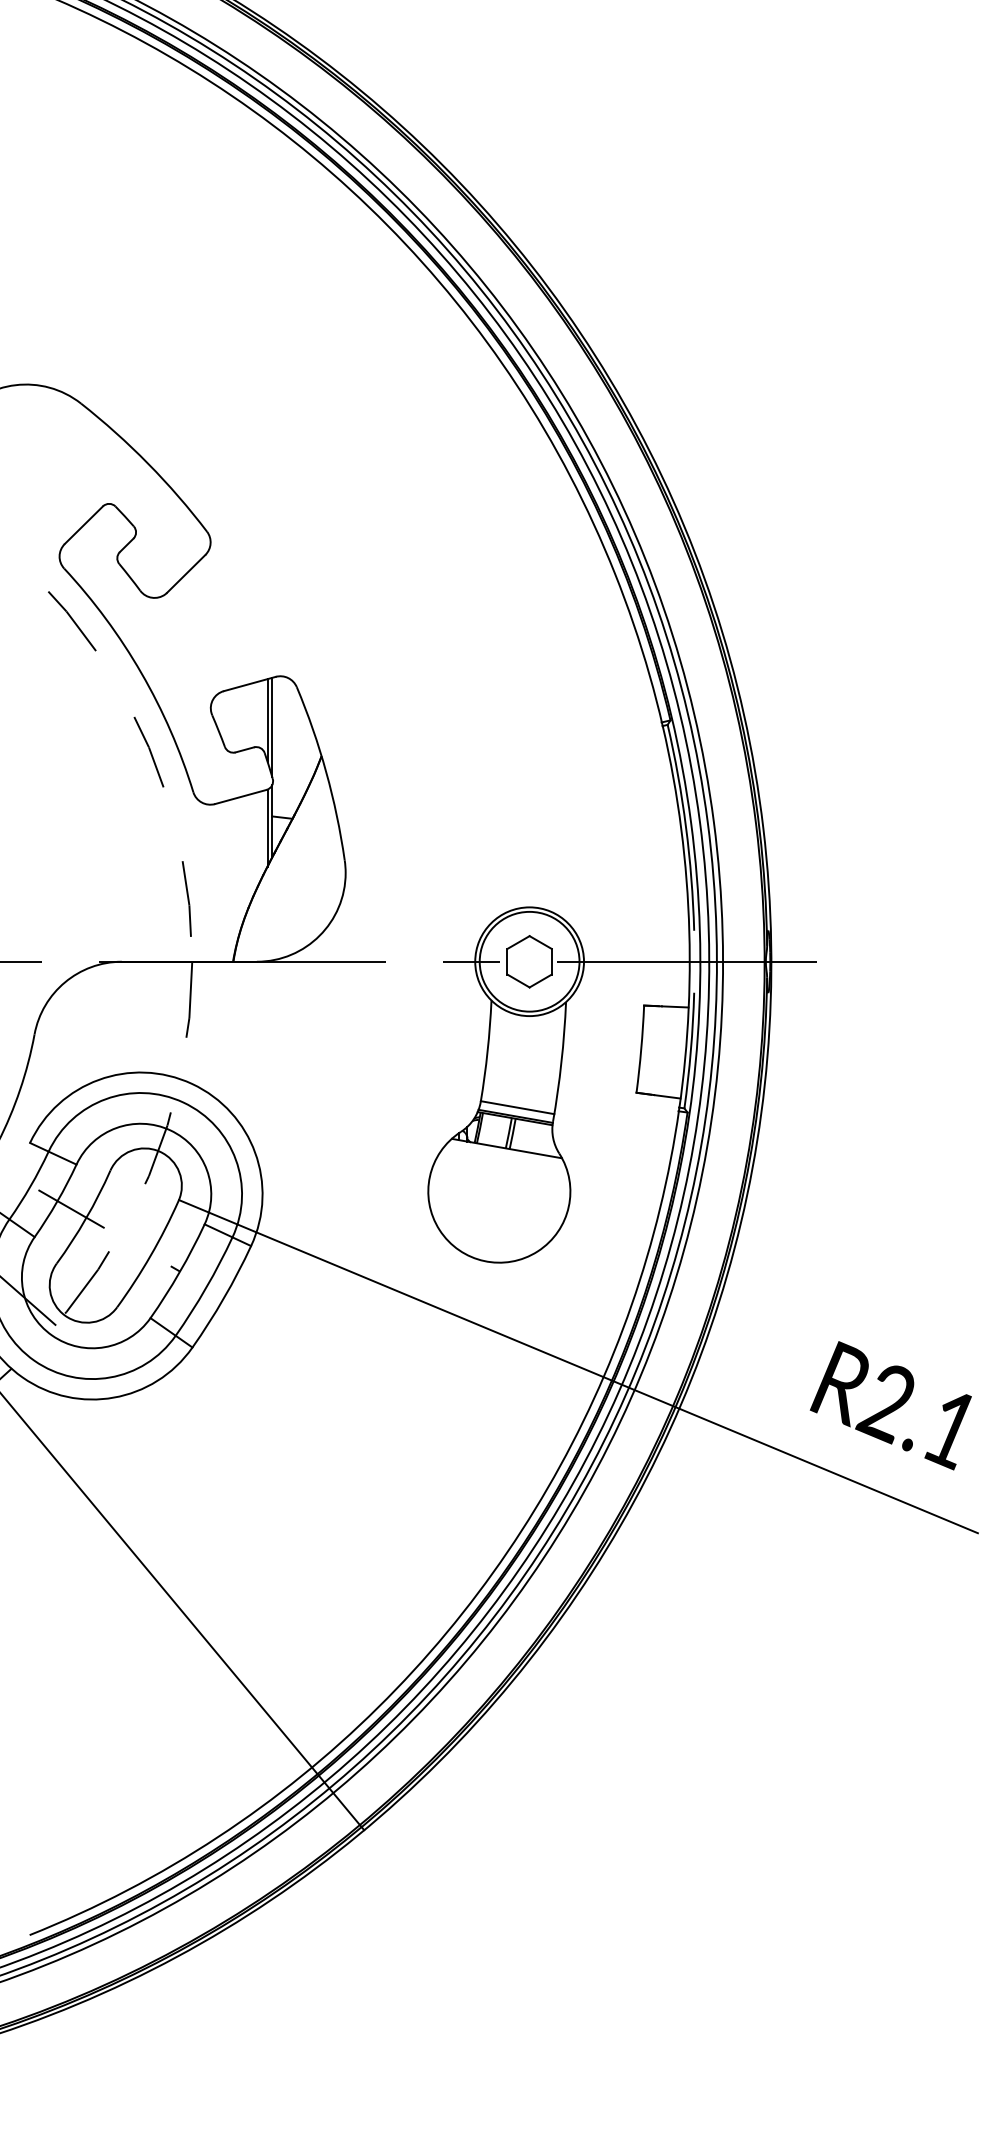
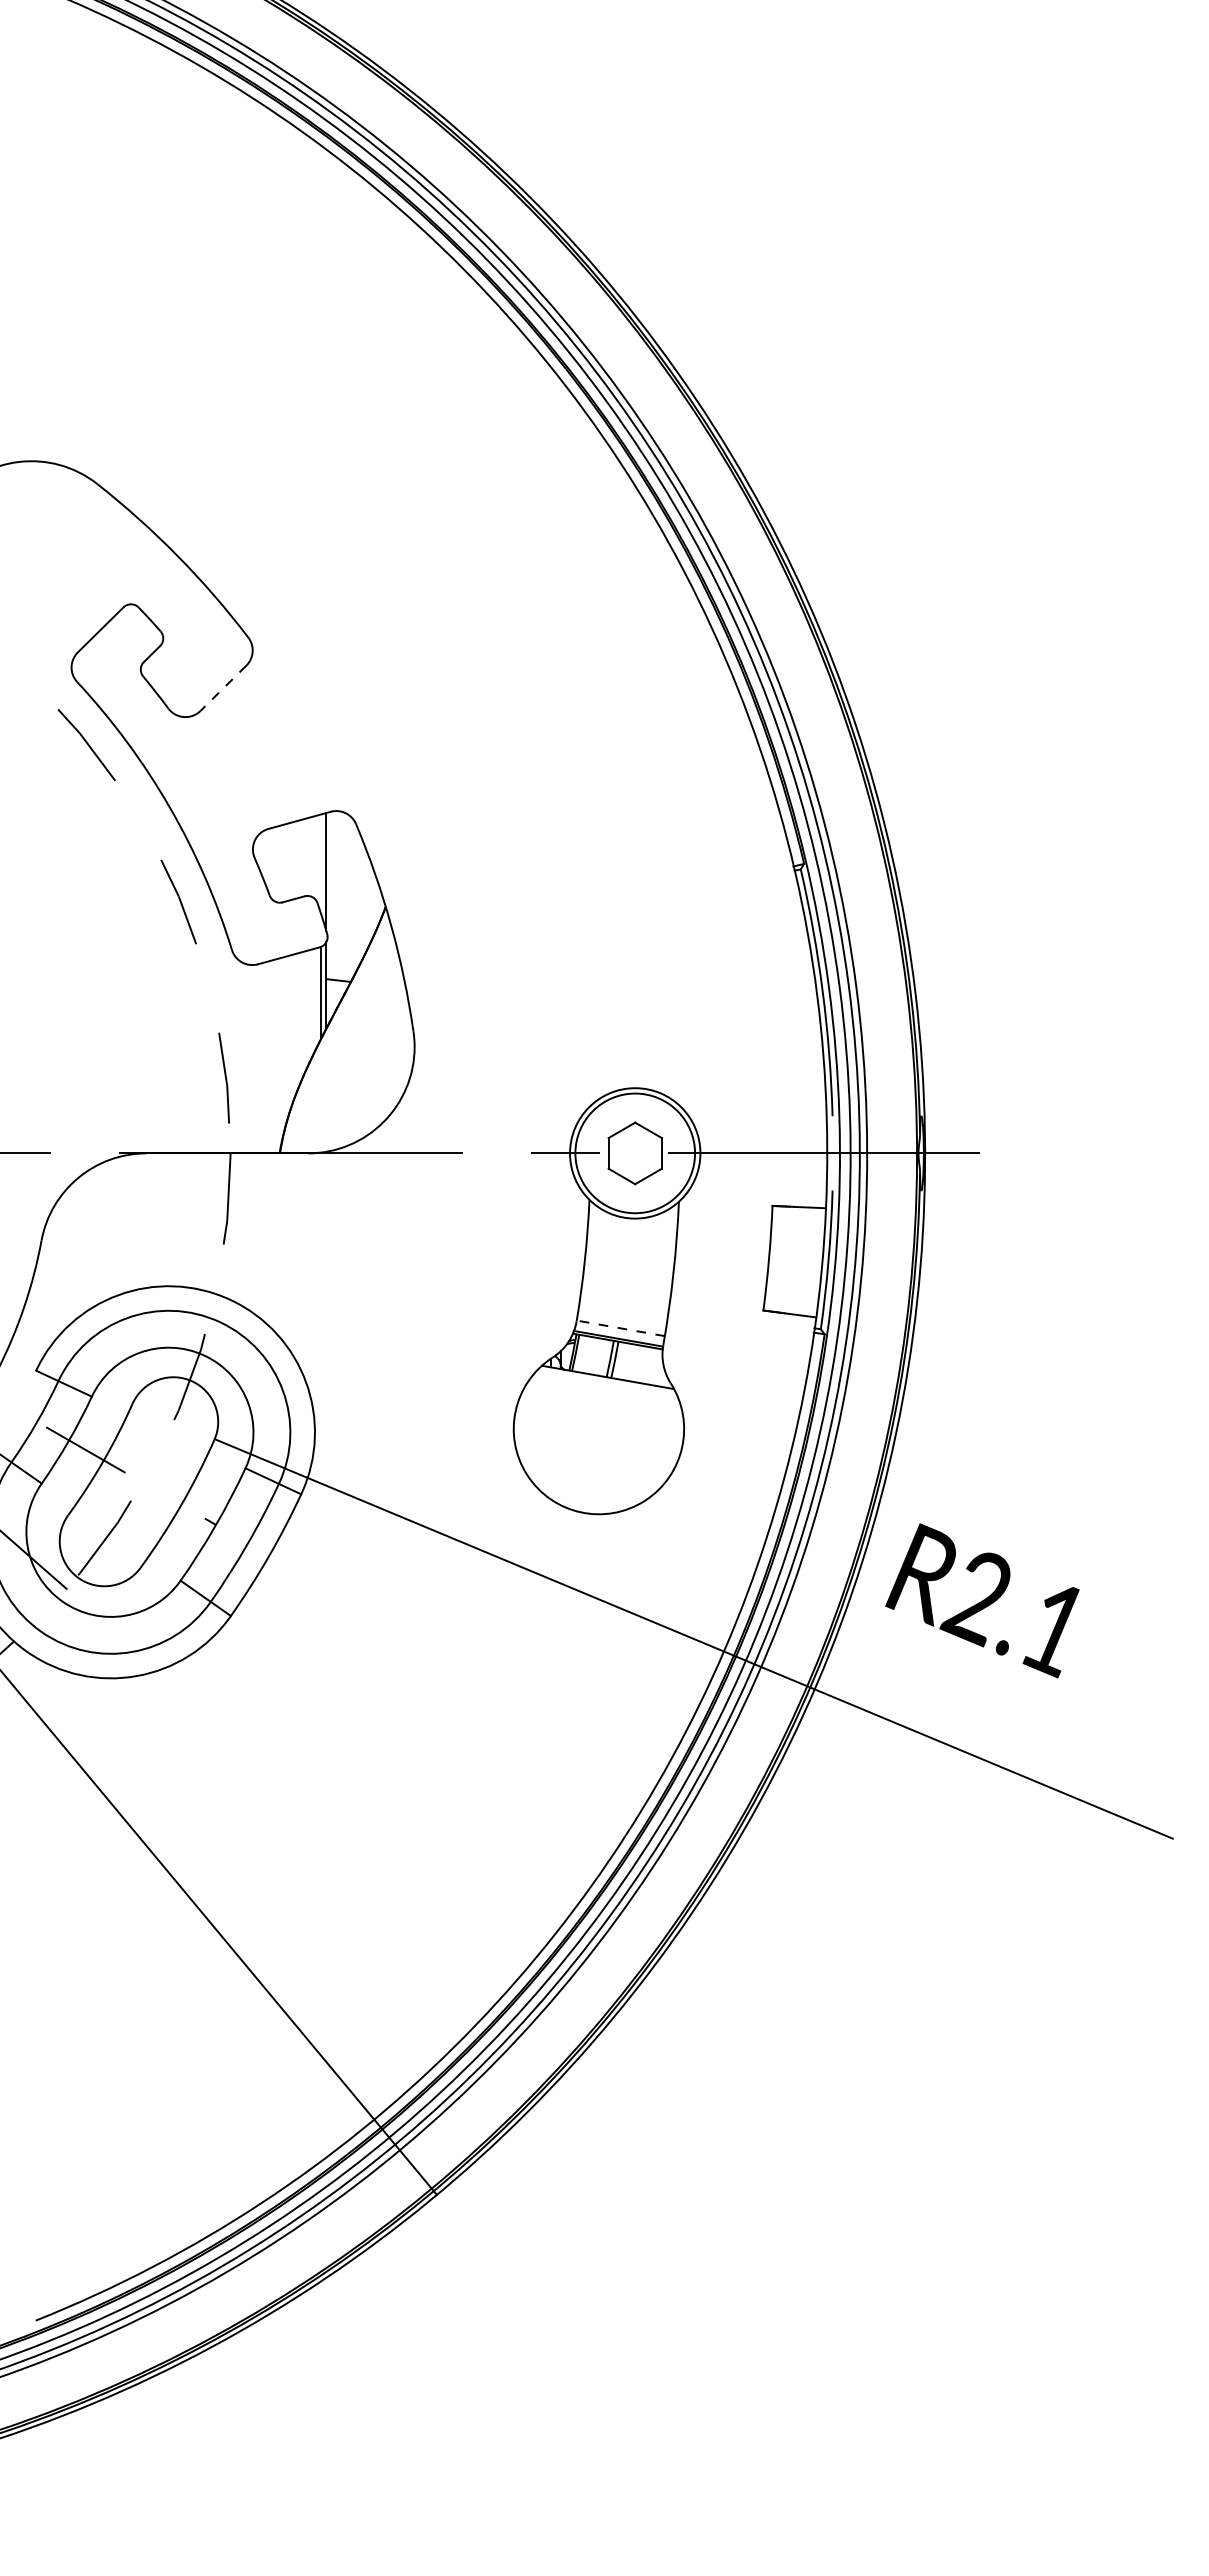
line: (186, 574) -> (223, 688), solid -> dashed
line: (267, 720) -> (320, 863), removed
line: (517, 1107) -> (620, 1328), solid -> dashed
text: (890, 1405) -> (982, 1600), moved

